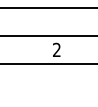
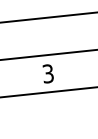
text: (56, 50) -> (47, 74), 2 -> 3

